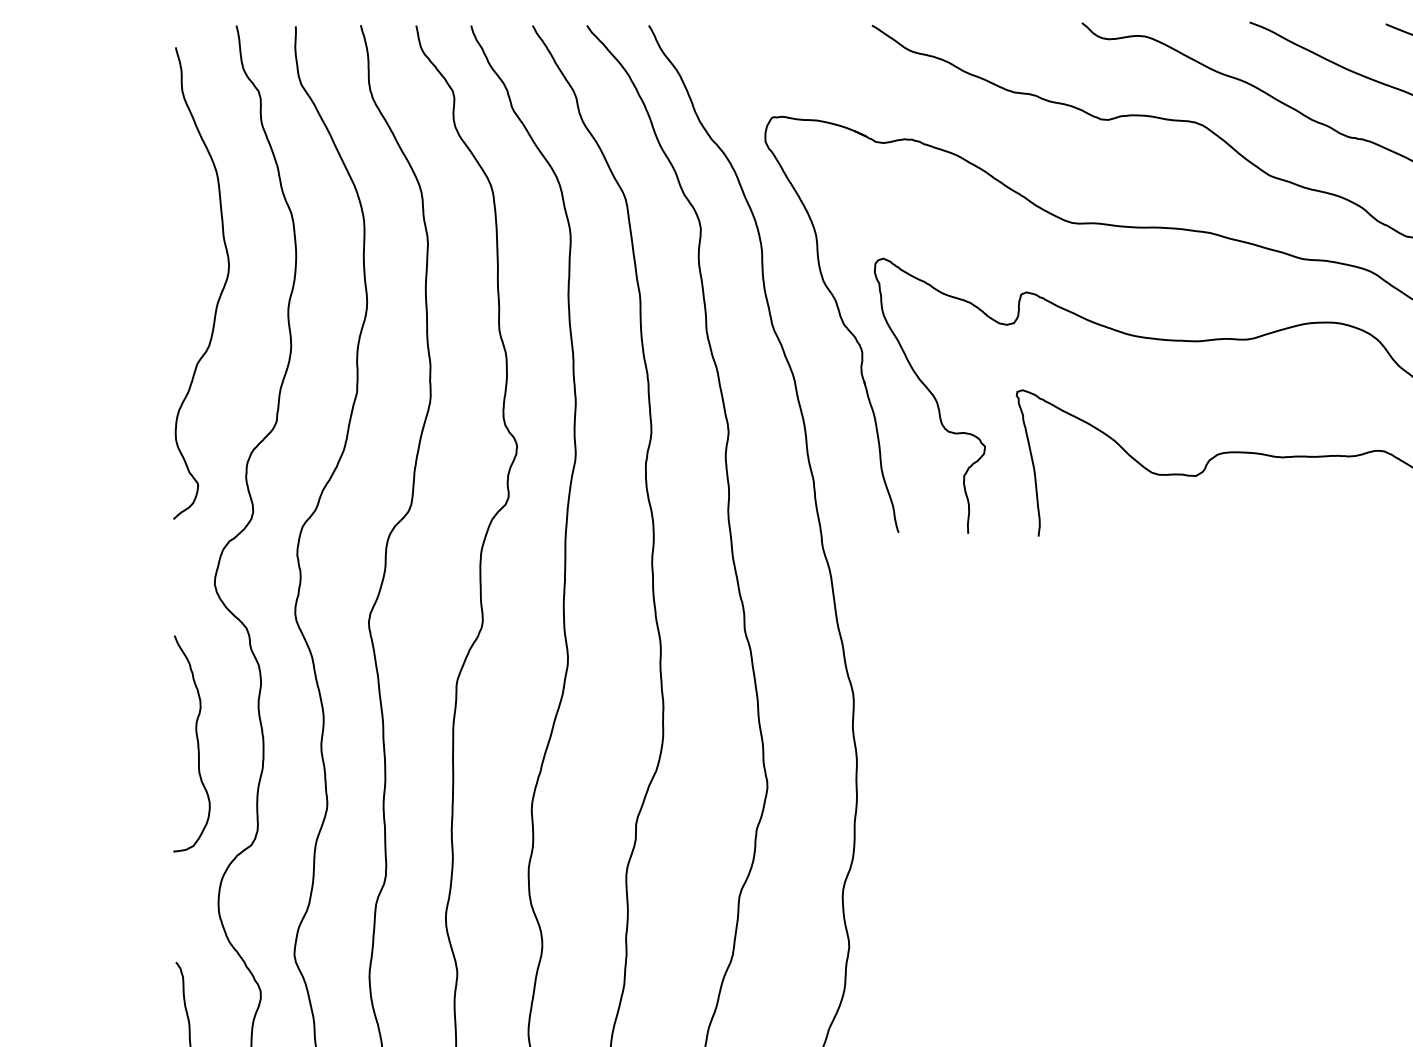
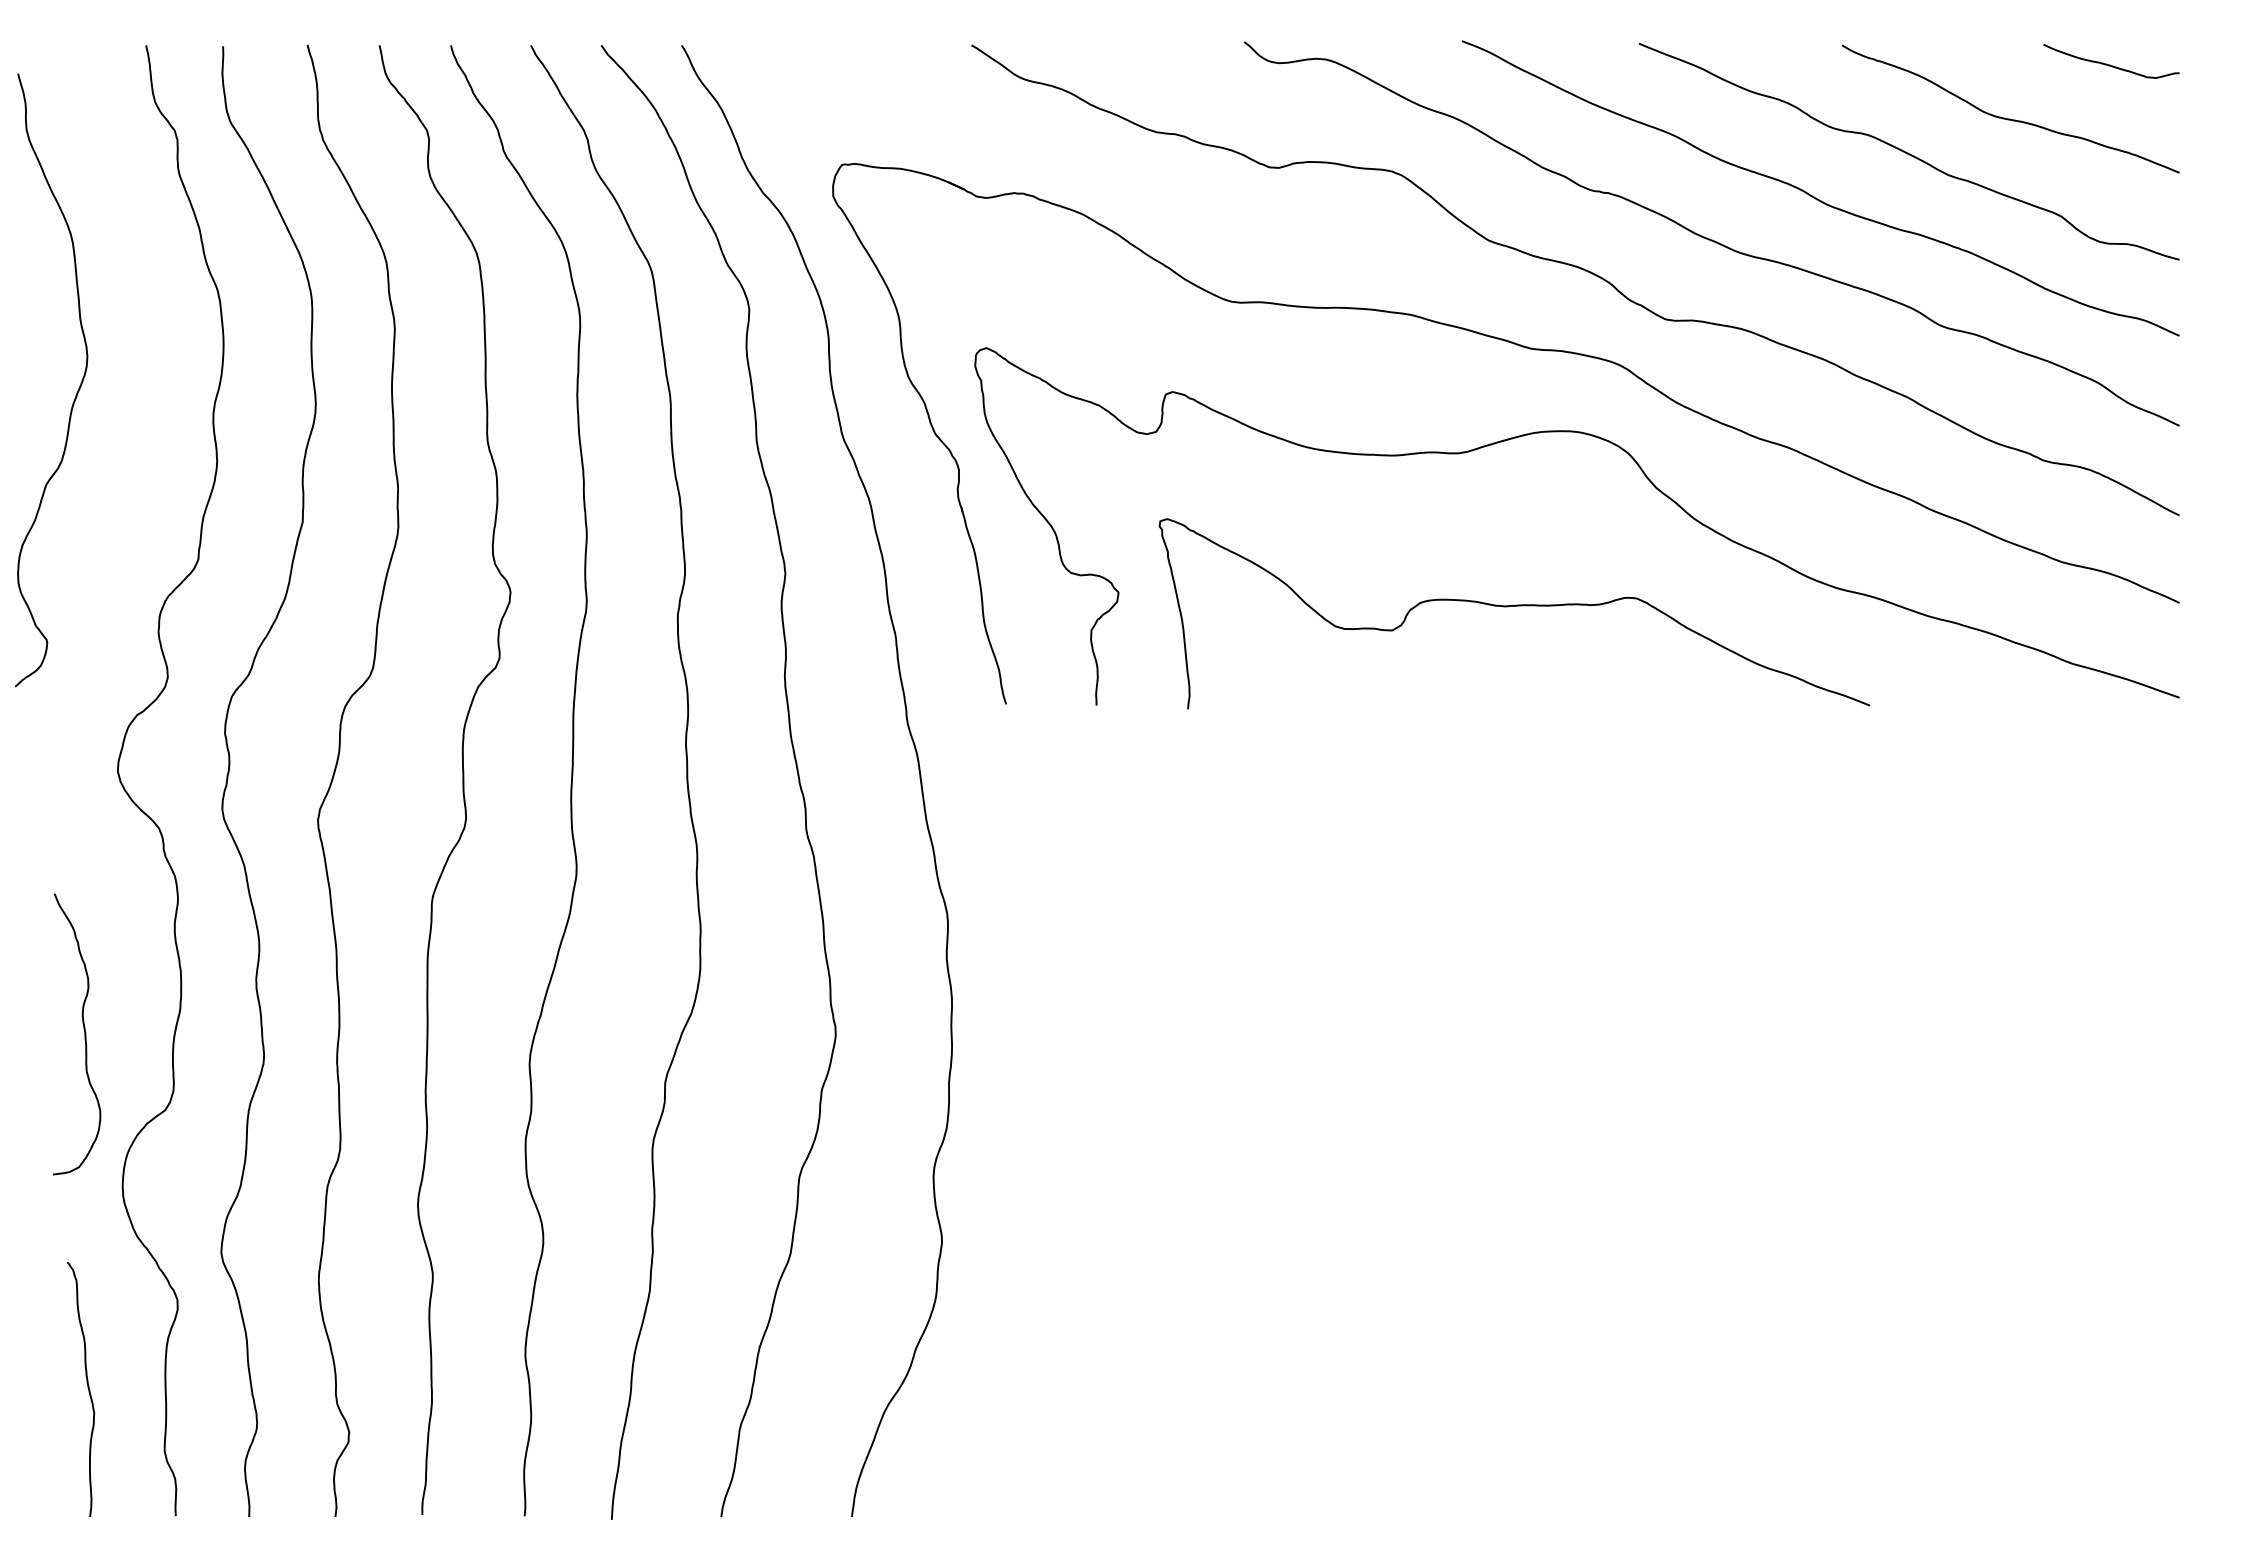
curve: (220, 292) -> (76, 392), moved
curve: (197, 743) -> (84, 1034), moved

